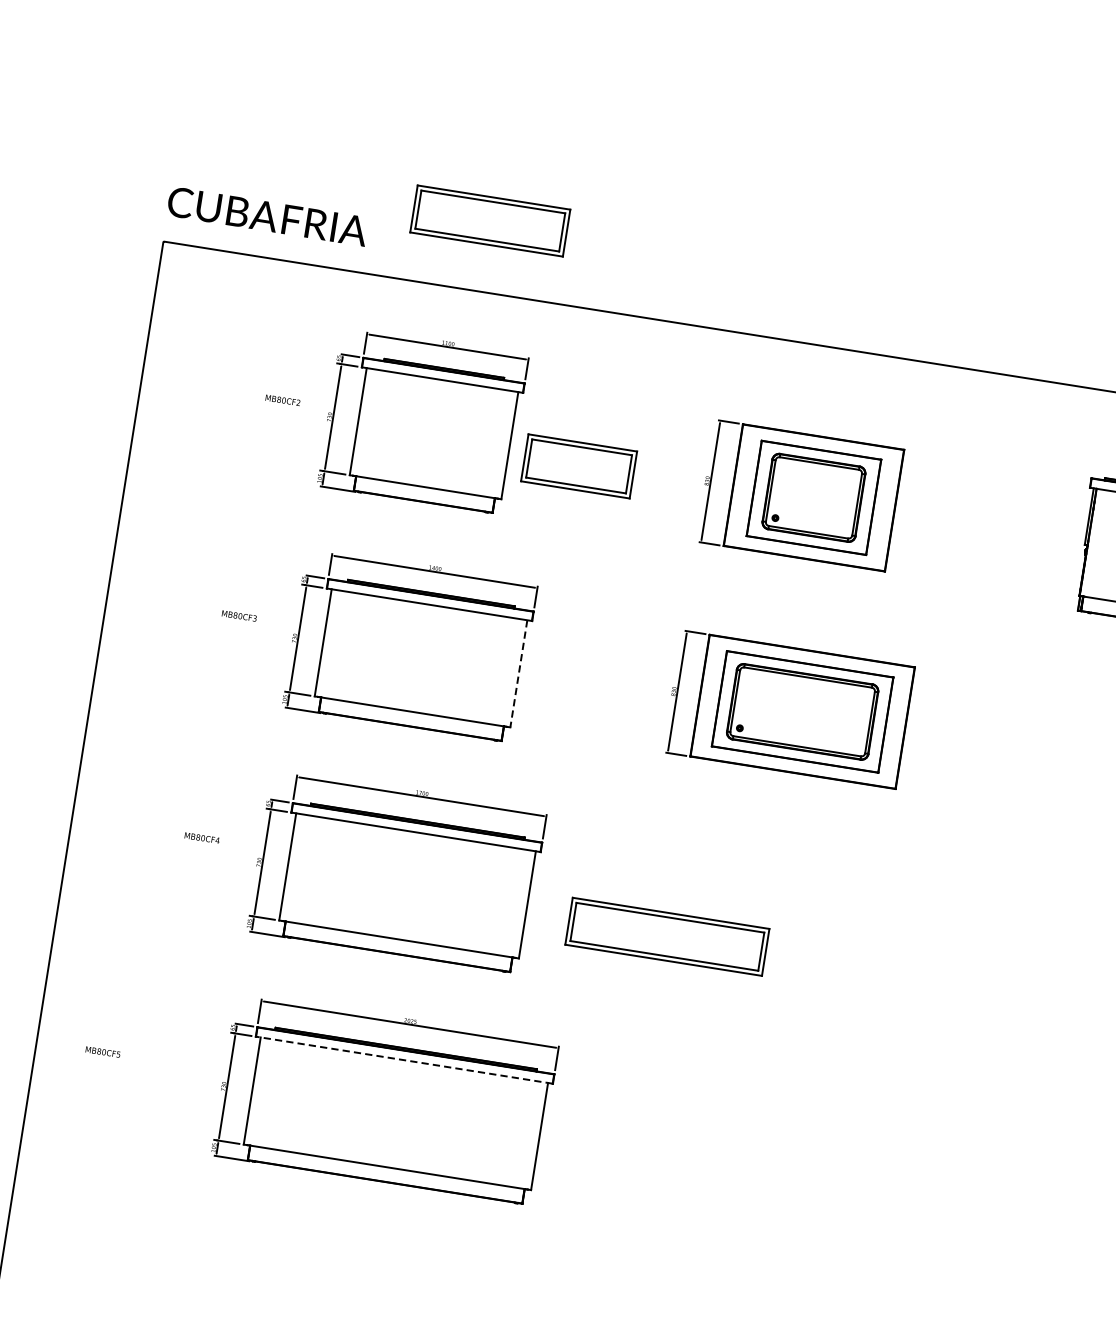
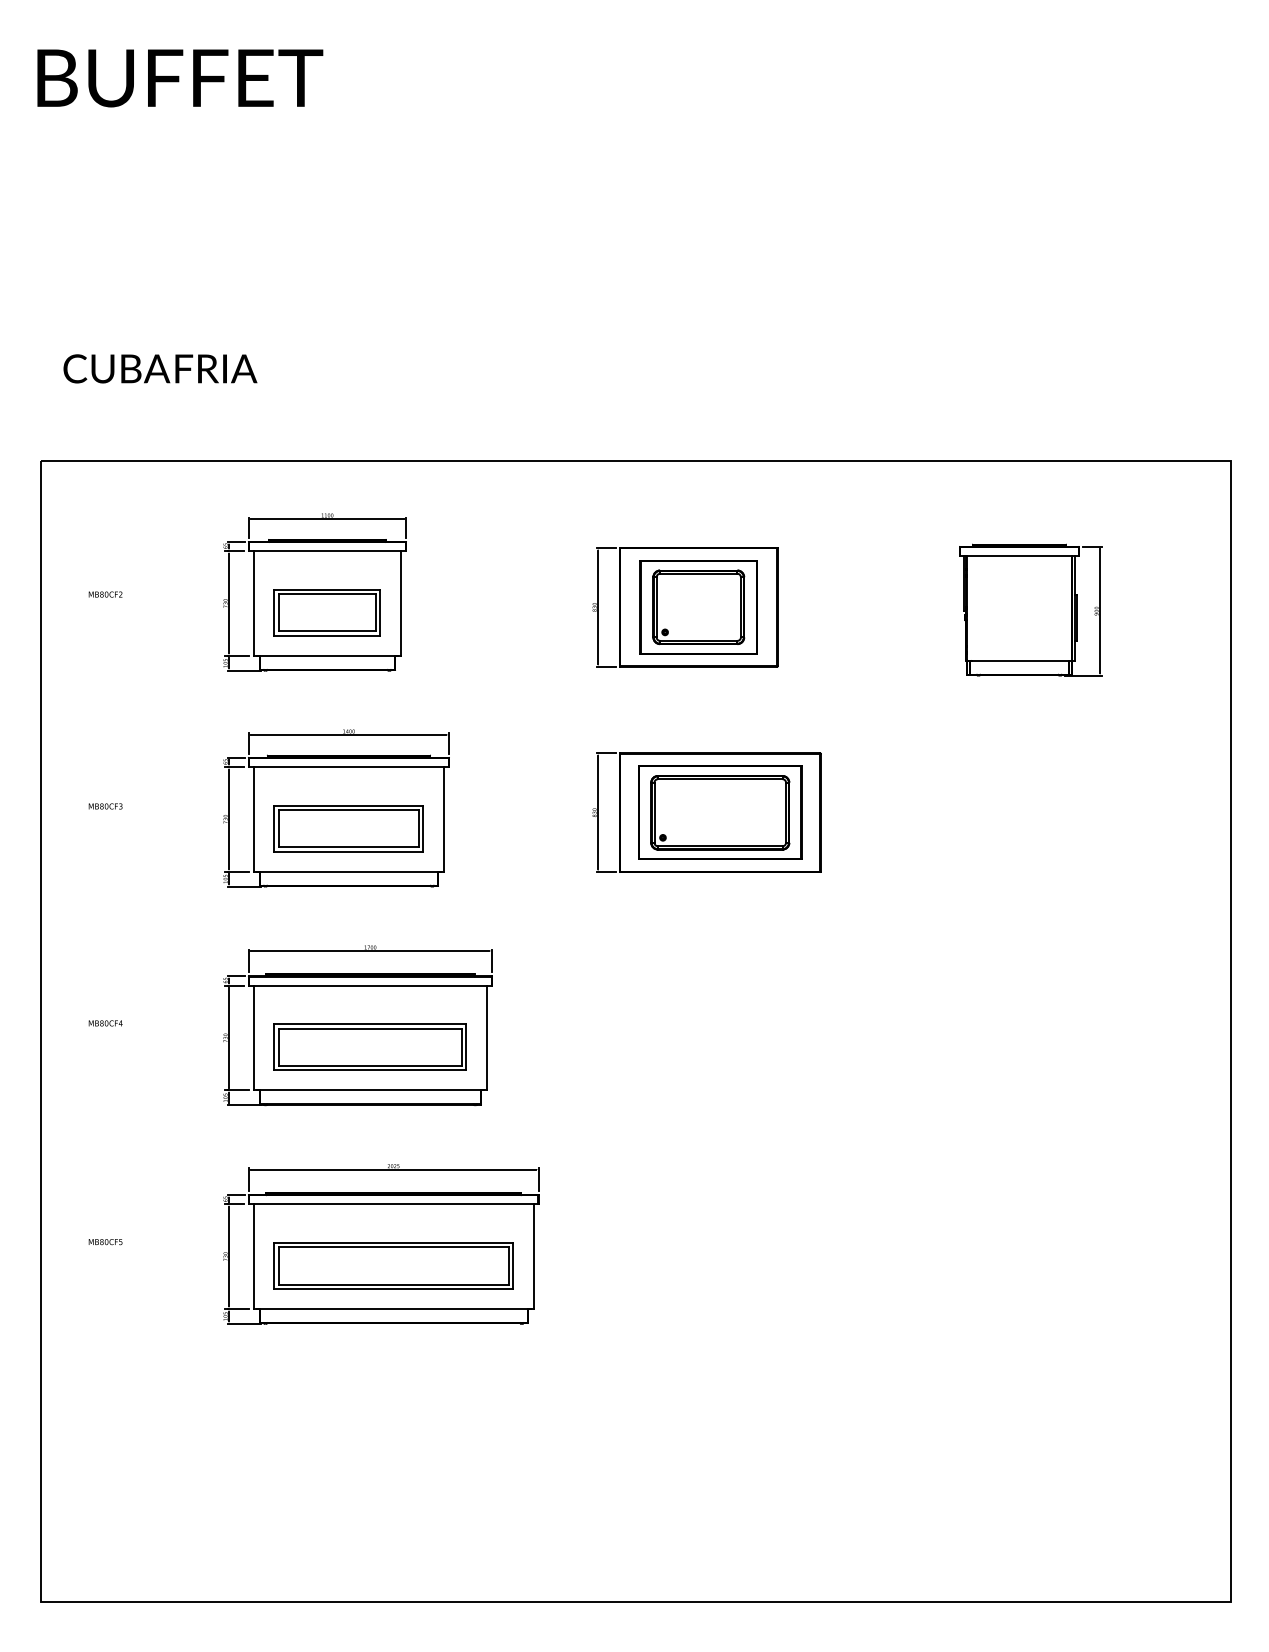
text: (267, 216) -> (160, 368), moved
part: (489, 220) -> (348, 828), moved
text: (282, 400) -> (105, 594), moved
part: (578, 465) -> (326, 612), moved
text: (239, 616) -> (105, 806), moved
line: (518, 674) -> (444, 819), dashed -> solid
text: (201, 838) -> (105, 1023), moved
part: (666, 935) -> (369, 1046), moved
line: (404, 1060) -> (393, 1204), dashed -> solid
part: (394, 1122) -> (393, 1265), added

